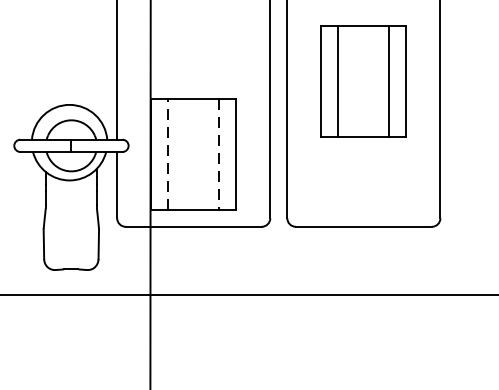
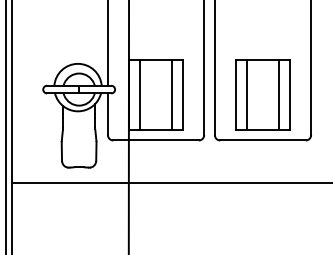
part: (363, 80) -> (262, 94), moved
line: (168, 155) -> (140, 95), dashed -> solid
line: (219, 155) -> (172, 95), dashed -> solid

